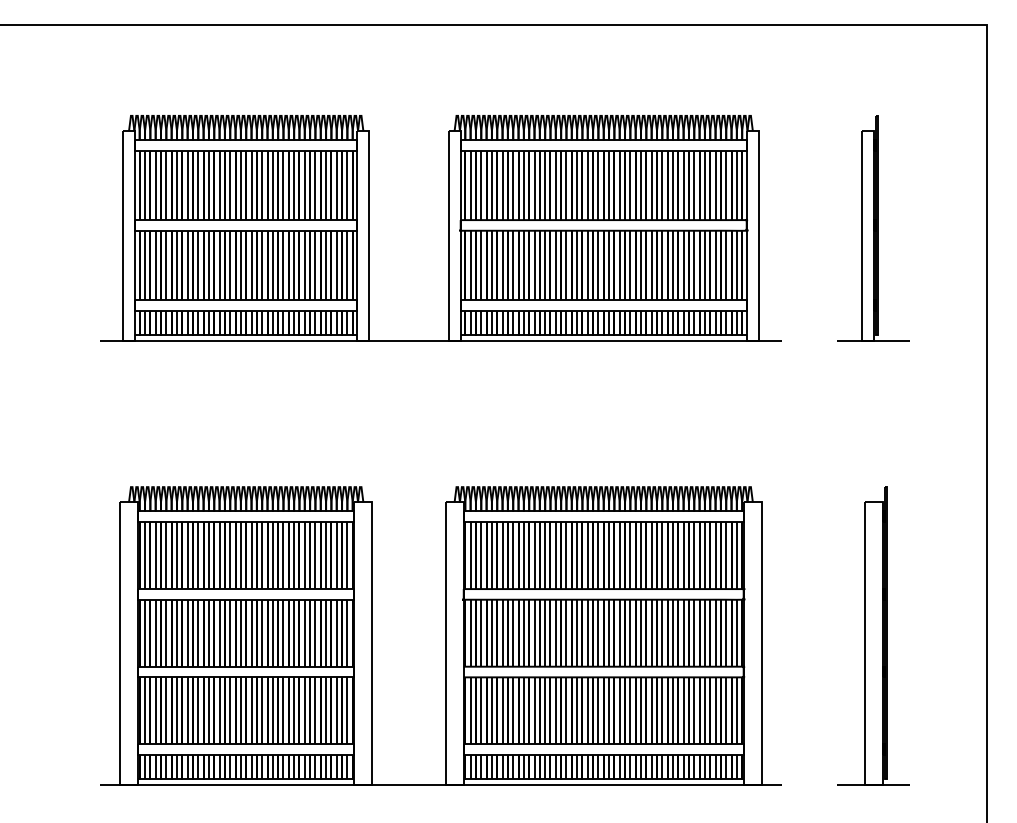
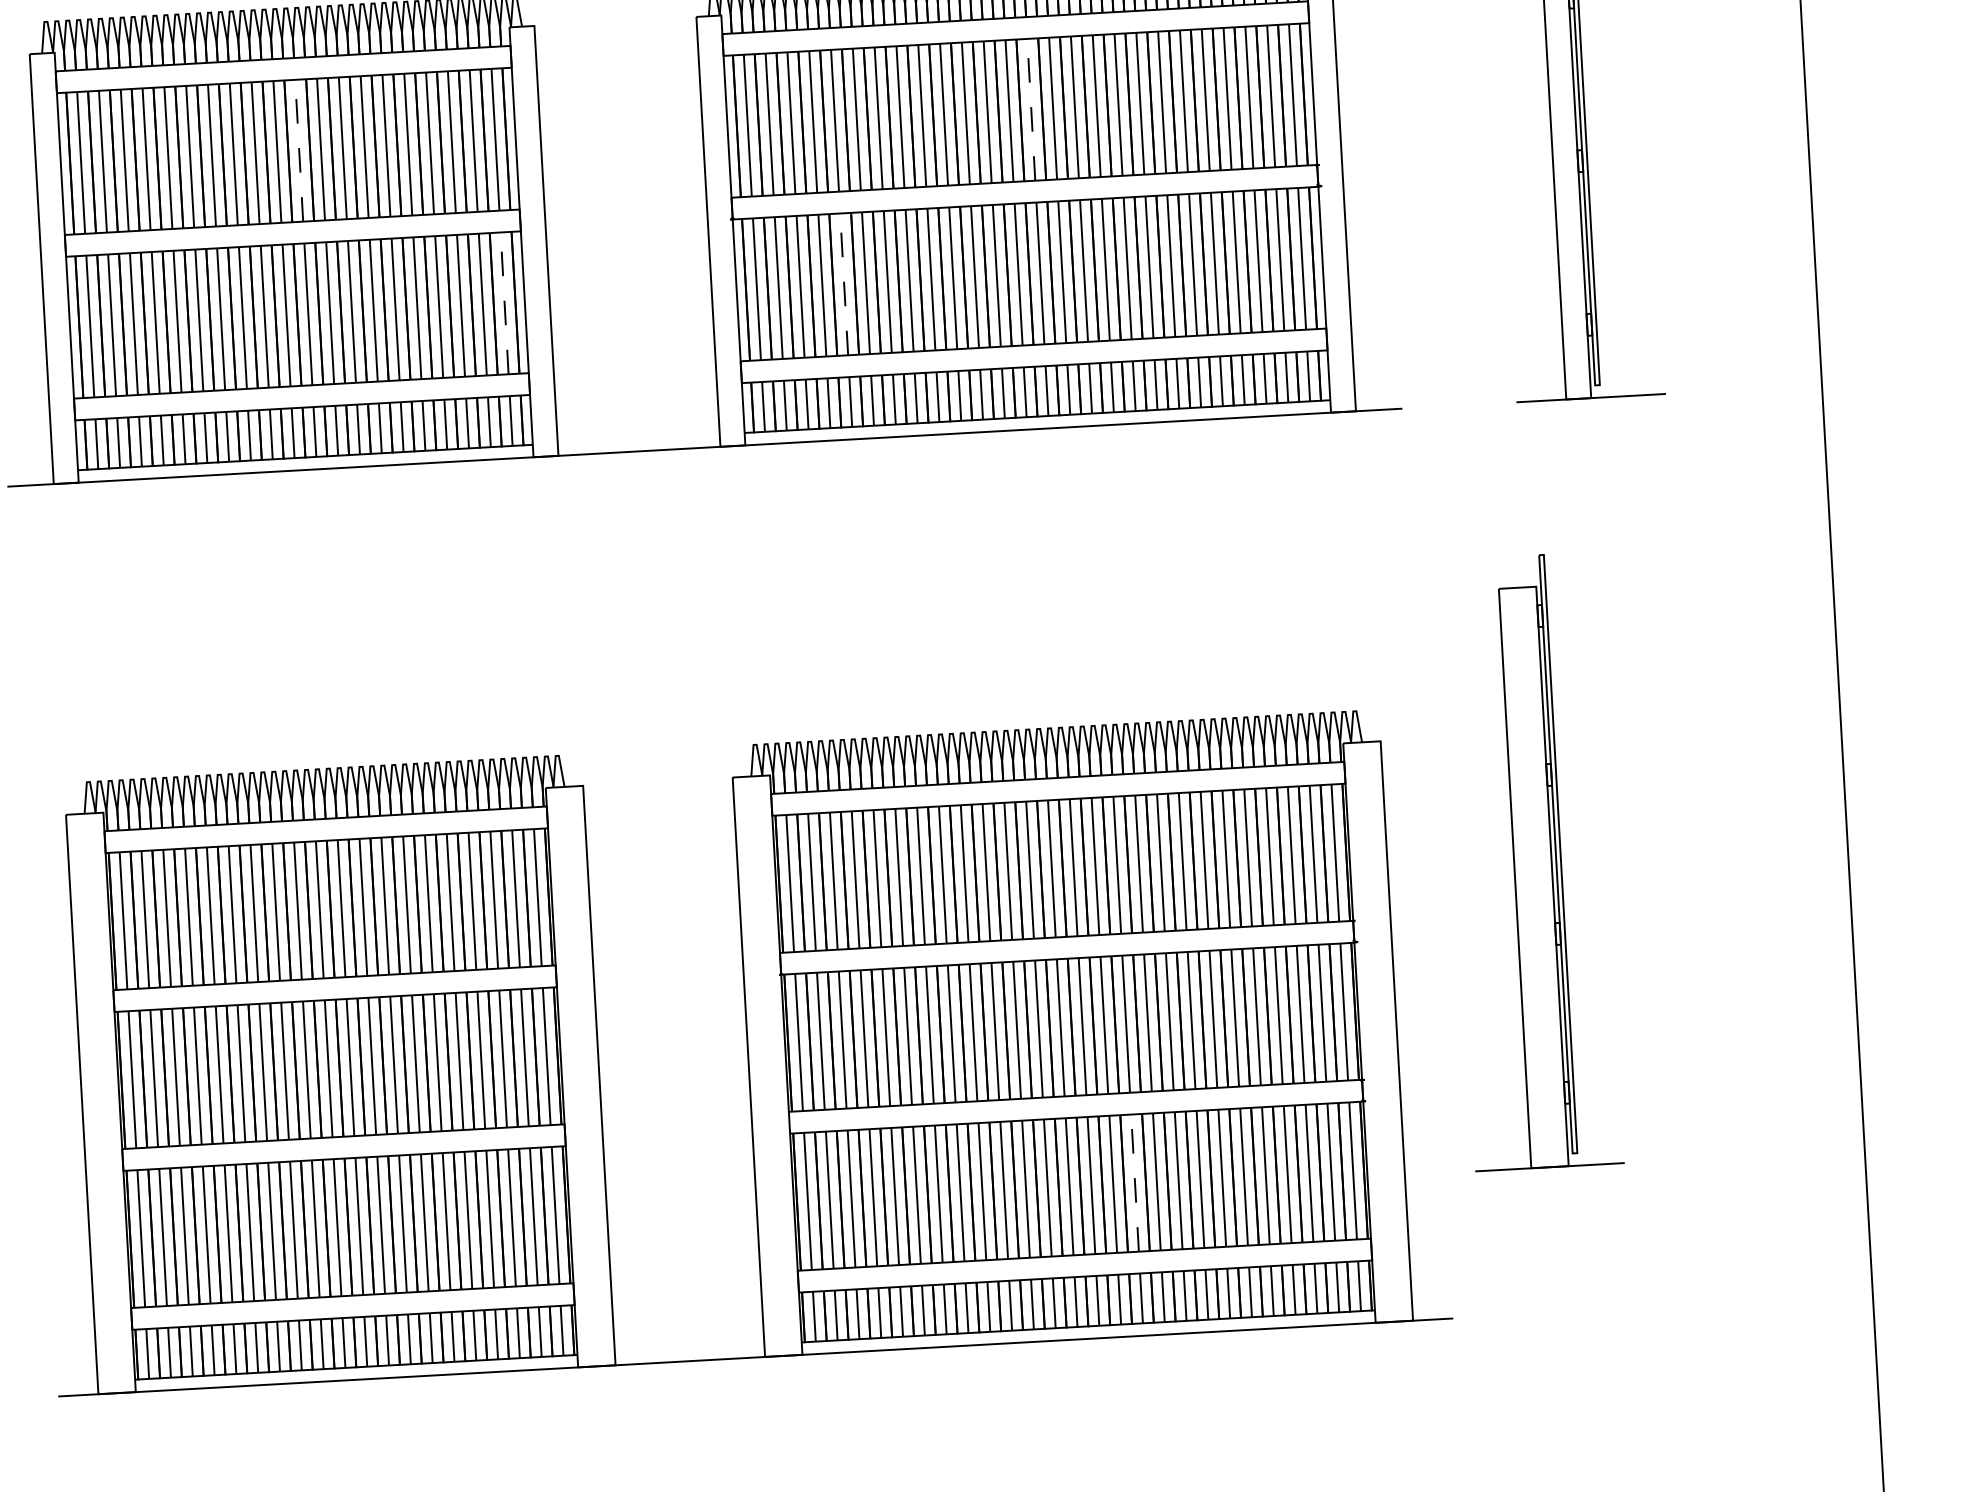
line: (251, 185) -> (299, 150), solid -> dashed
line: (609, 185) -> (1032, 109), solid -> dashed
line: (347, 265) -> (504, 303), solid -> dashed
line: (513, 265) -> (844, 284), solid -> dashed
part: (873, 635) -> (1532, 860), moved
line: (630, 710) -> (1135, 1182), solid -> dashed

